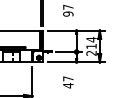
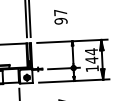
text: (91, 49) -> (92, 64), 214 -> 144

